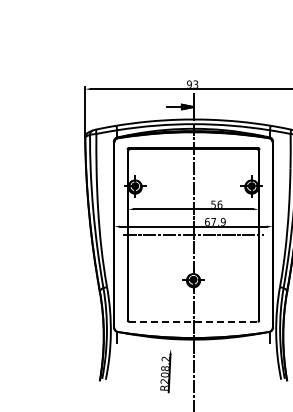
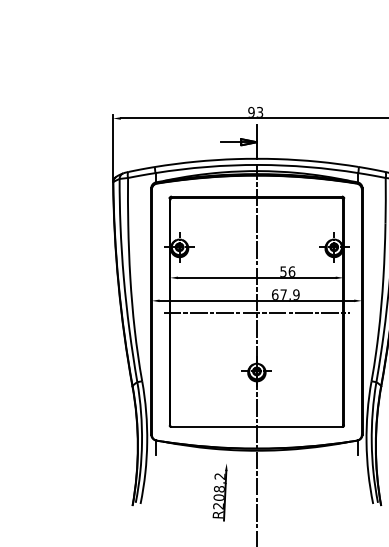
line: (193, 321) -> (256, 426), dashed -> solid

